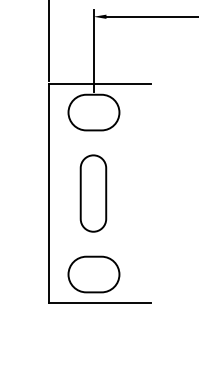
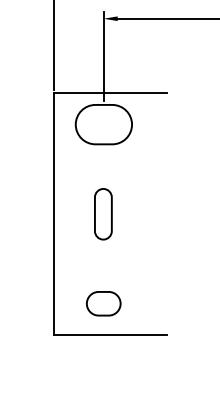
part: (93, 193) -> (103, 214), size x0.6
part: (93, 274) -> (103, 303), size x0.6

